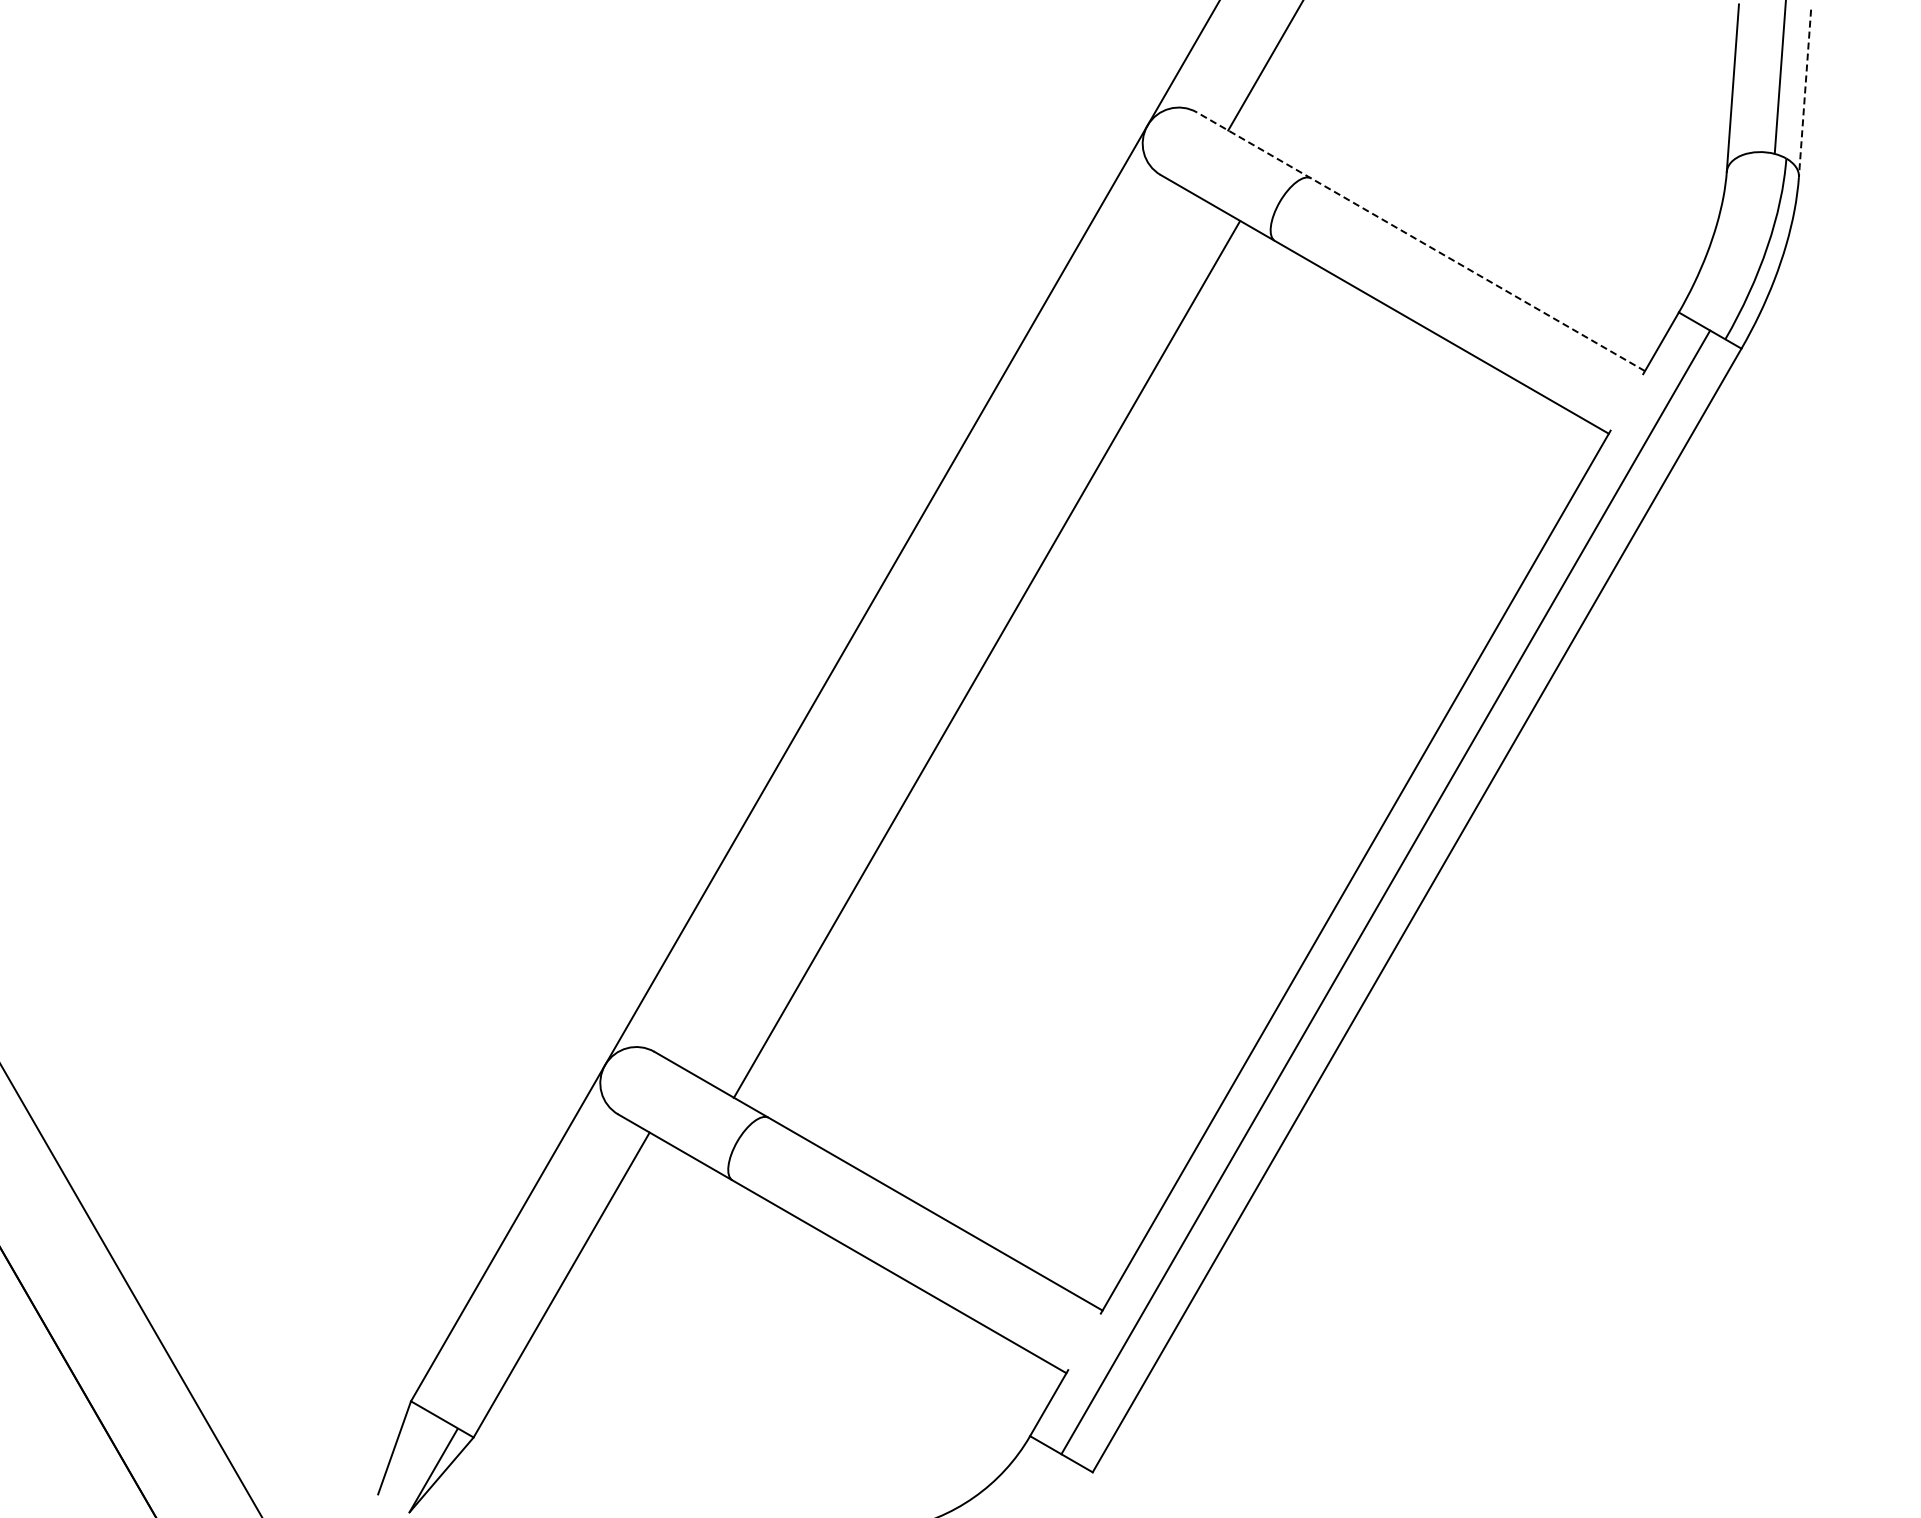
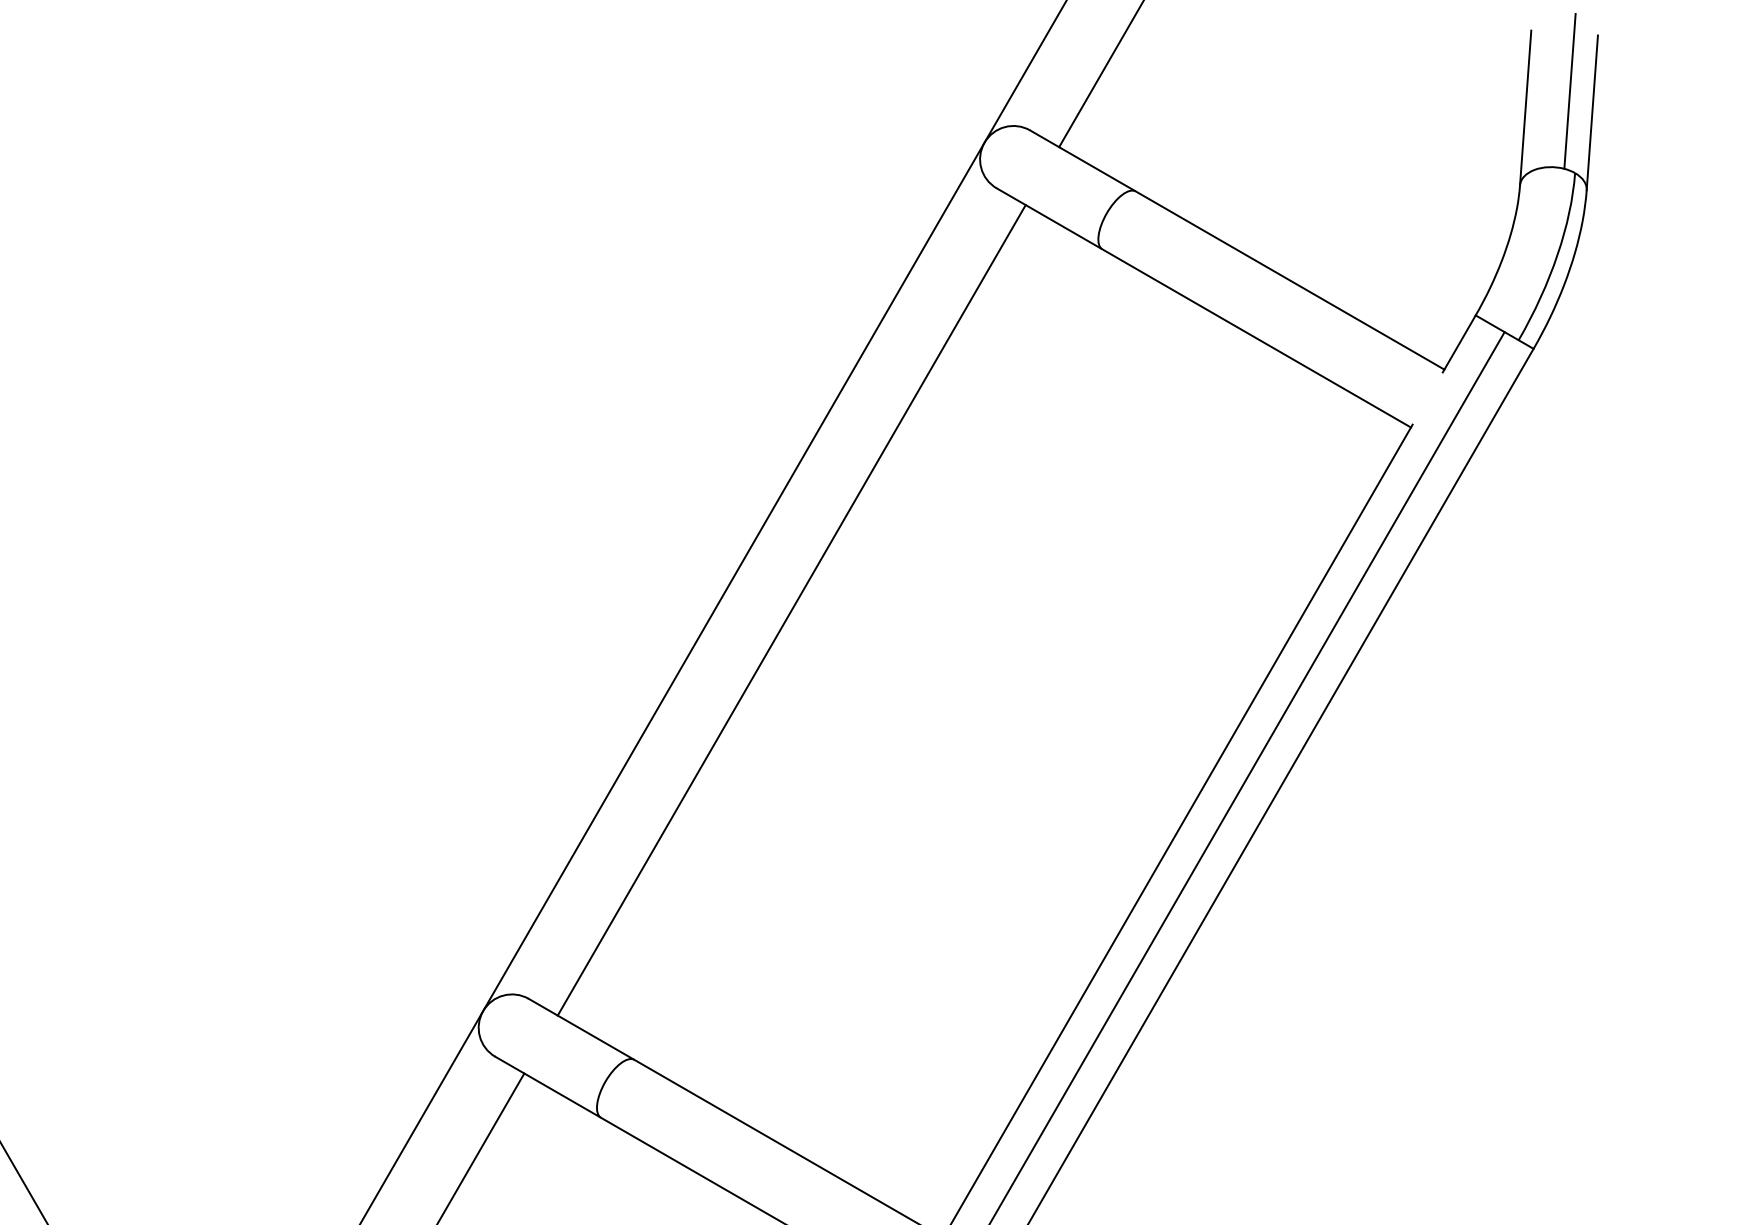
line: (1805, 93) -> (1592, 112), dashed -> solid
line: (1420, 241) -> (1236, 249), dashed -> solid
line: (986, 659) -> (791, 610), moved

